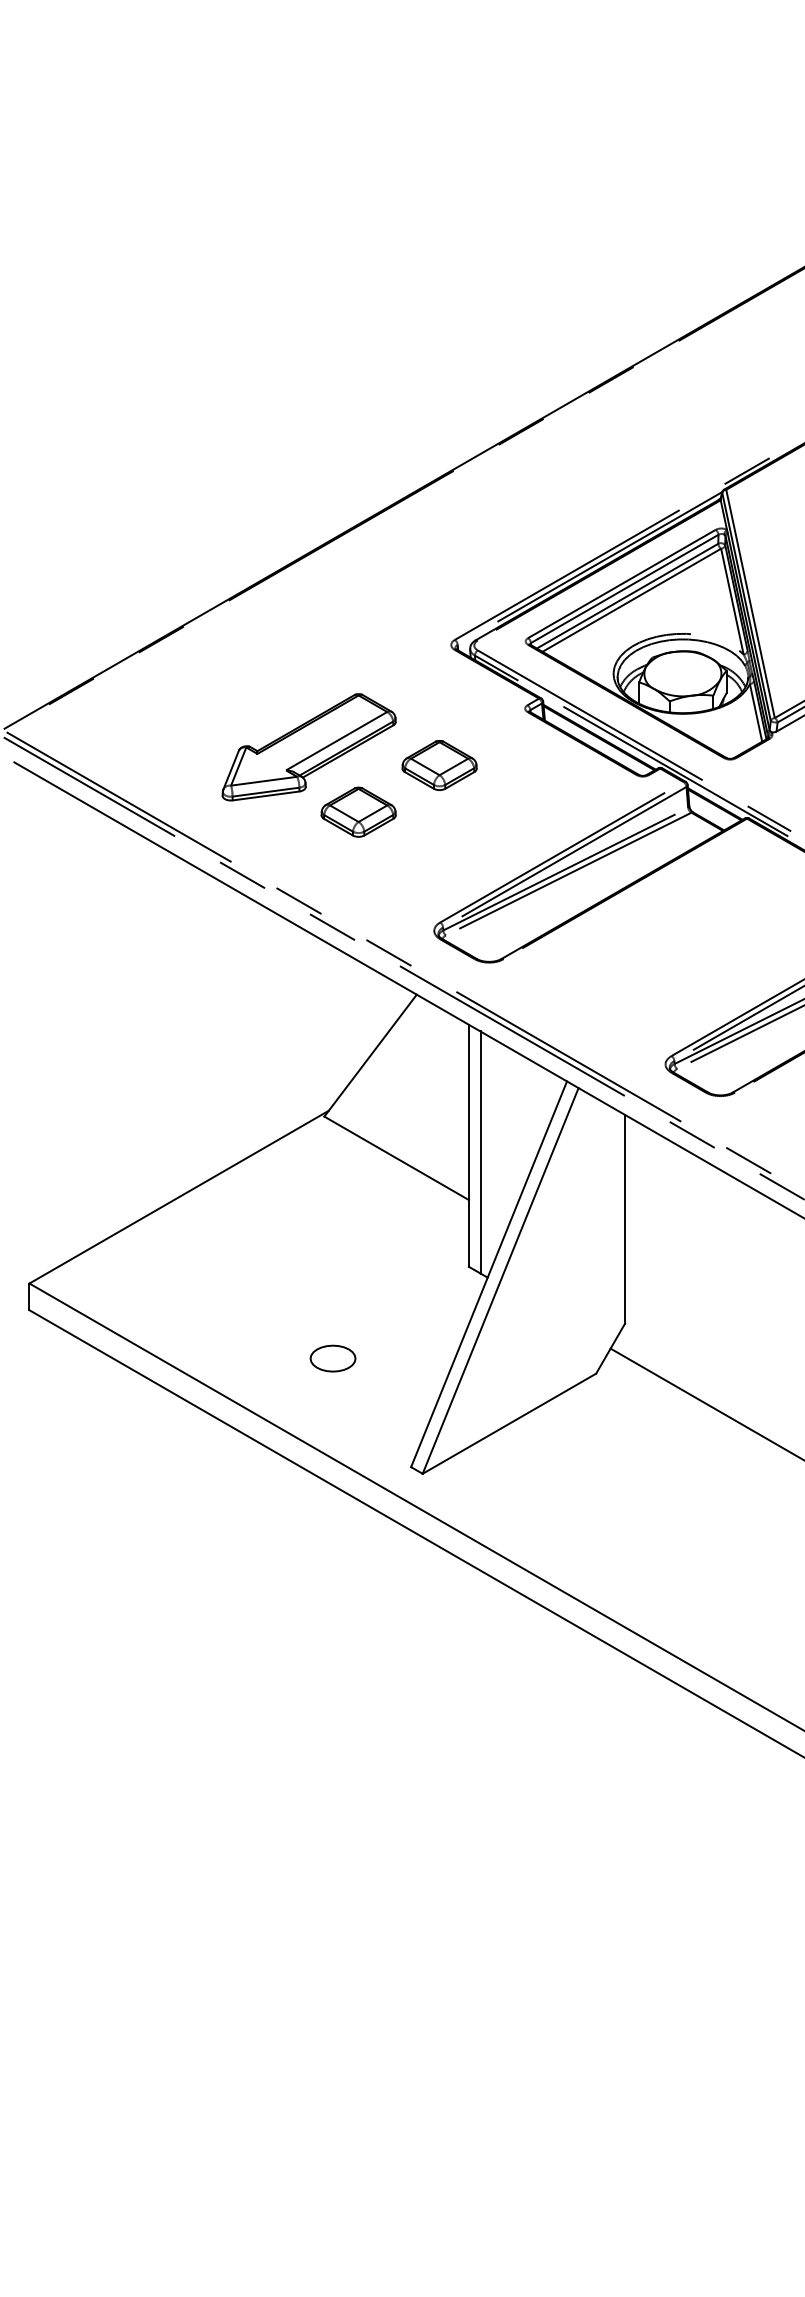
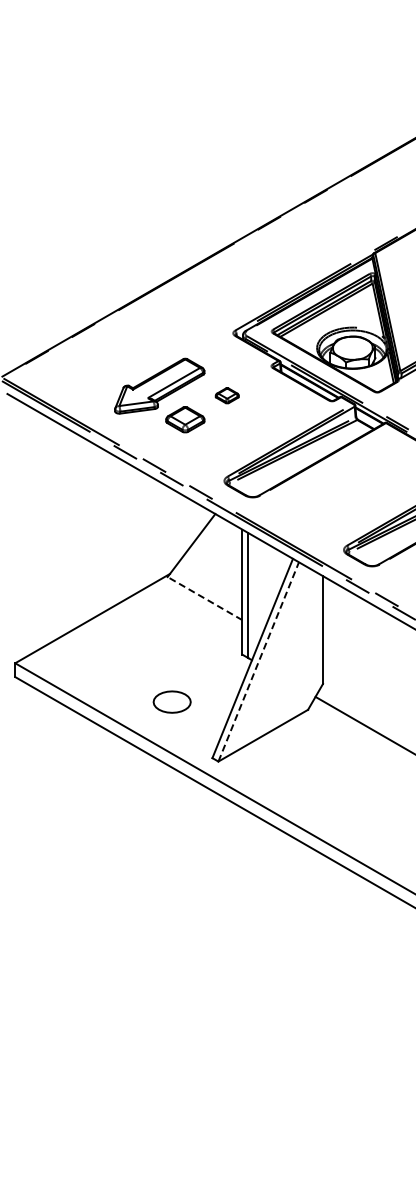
part: (440, 765) -> (227, 395), size x0.6
line: (395, 1158) -> (204, 598), solid -> dashed
line: (500, 1280) -> (258, 661), solid -> dashed
part: (331, 1357) -> (171, 701), size x1.6

